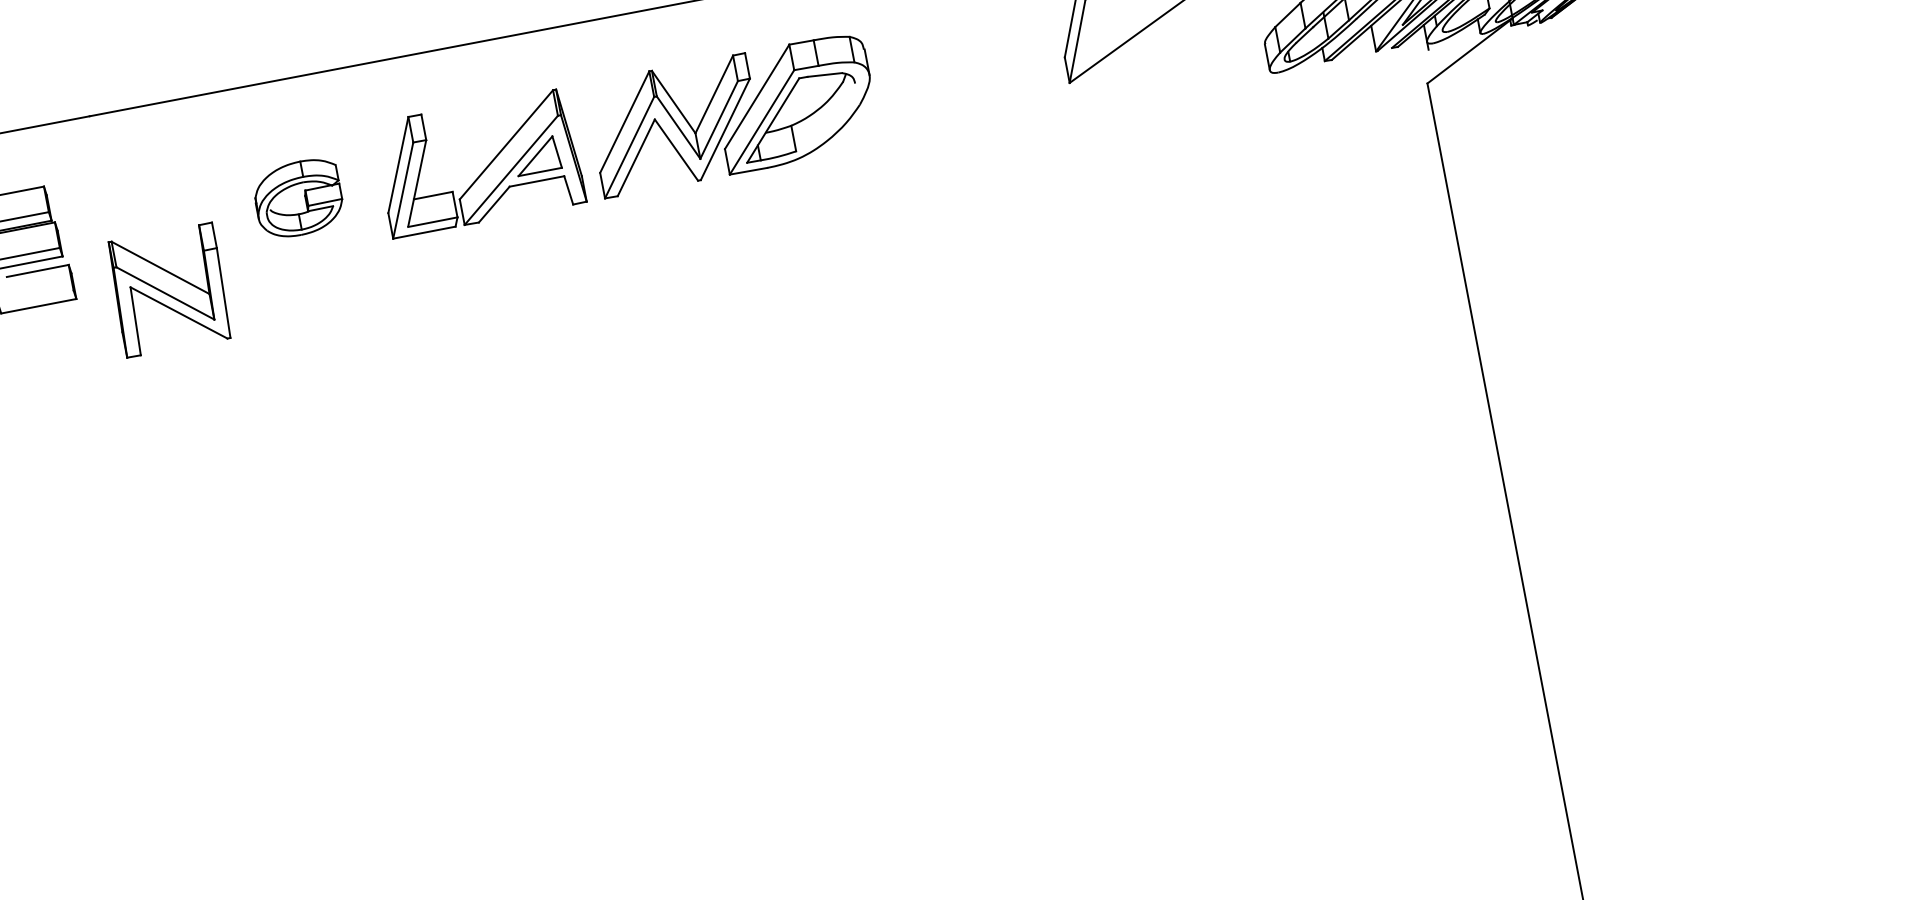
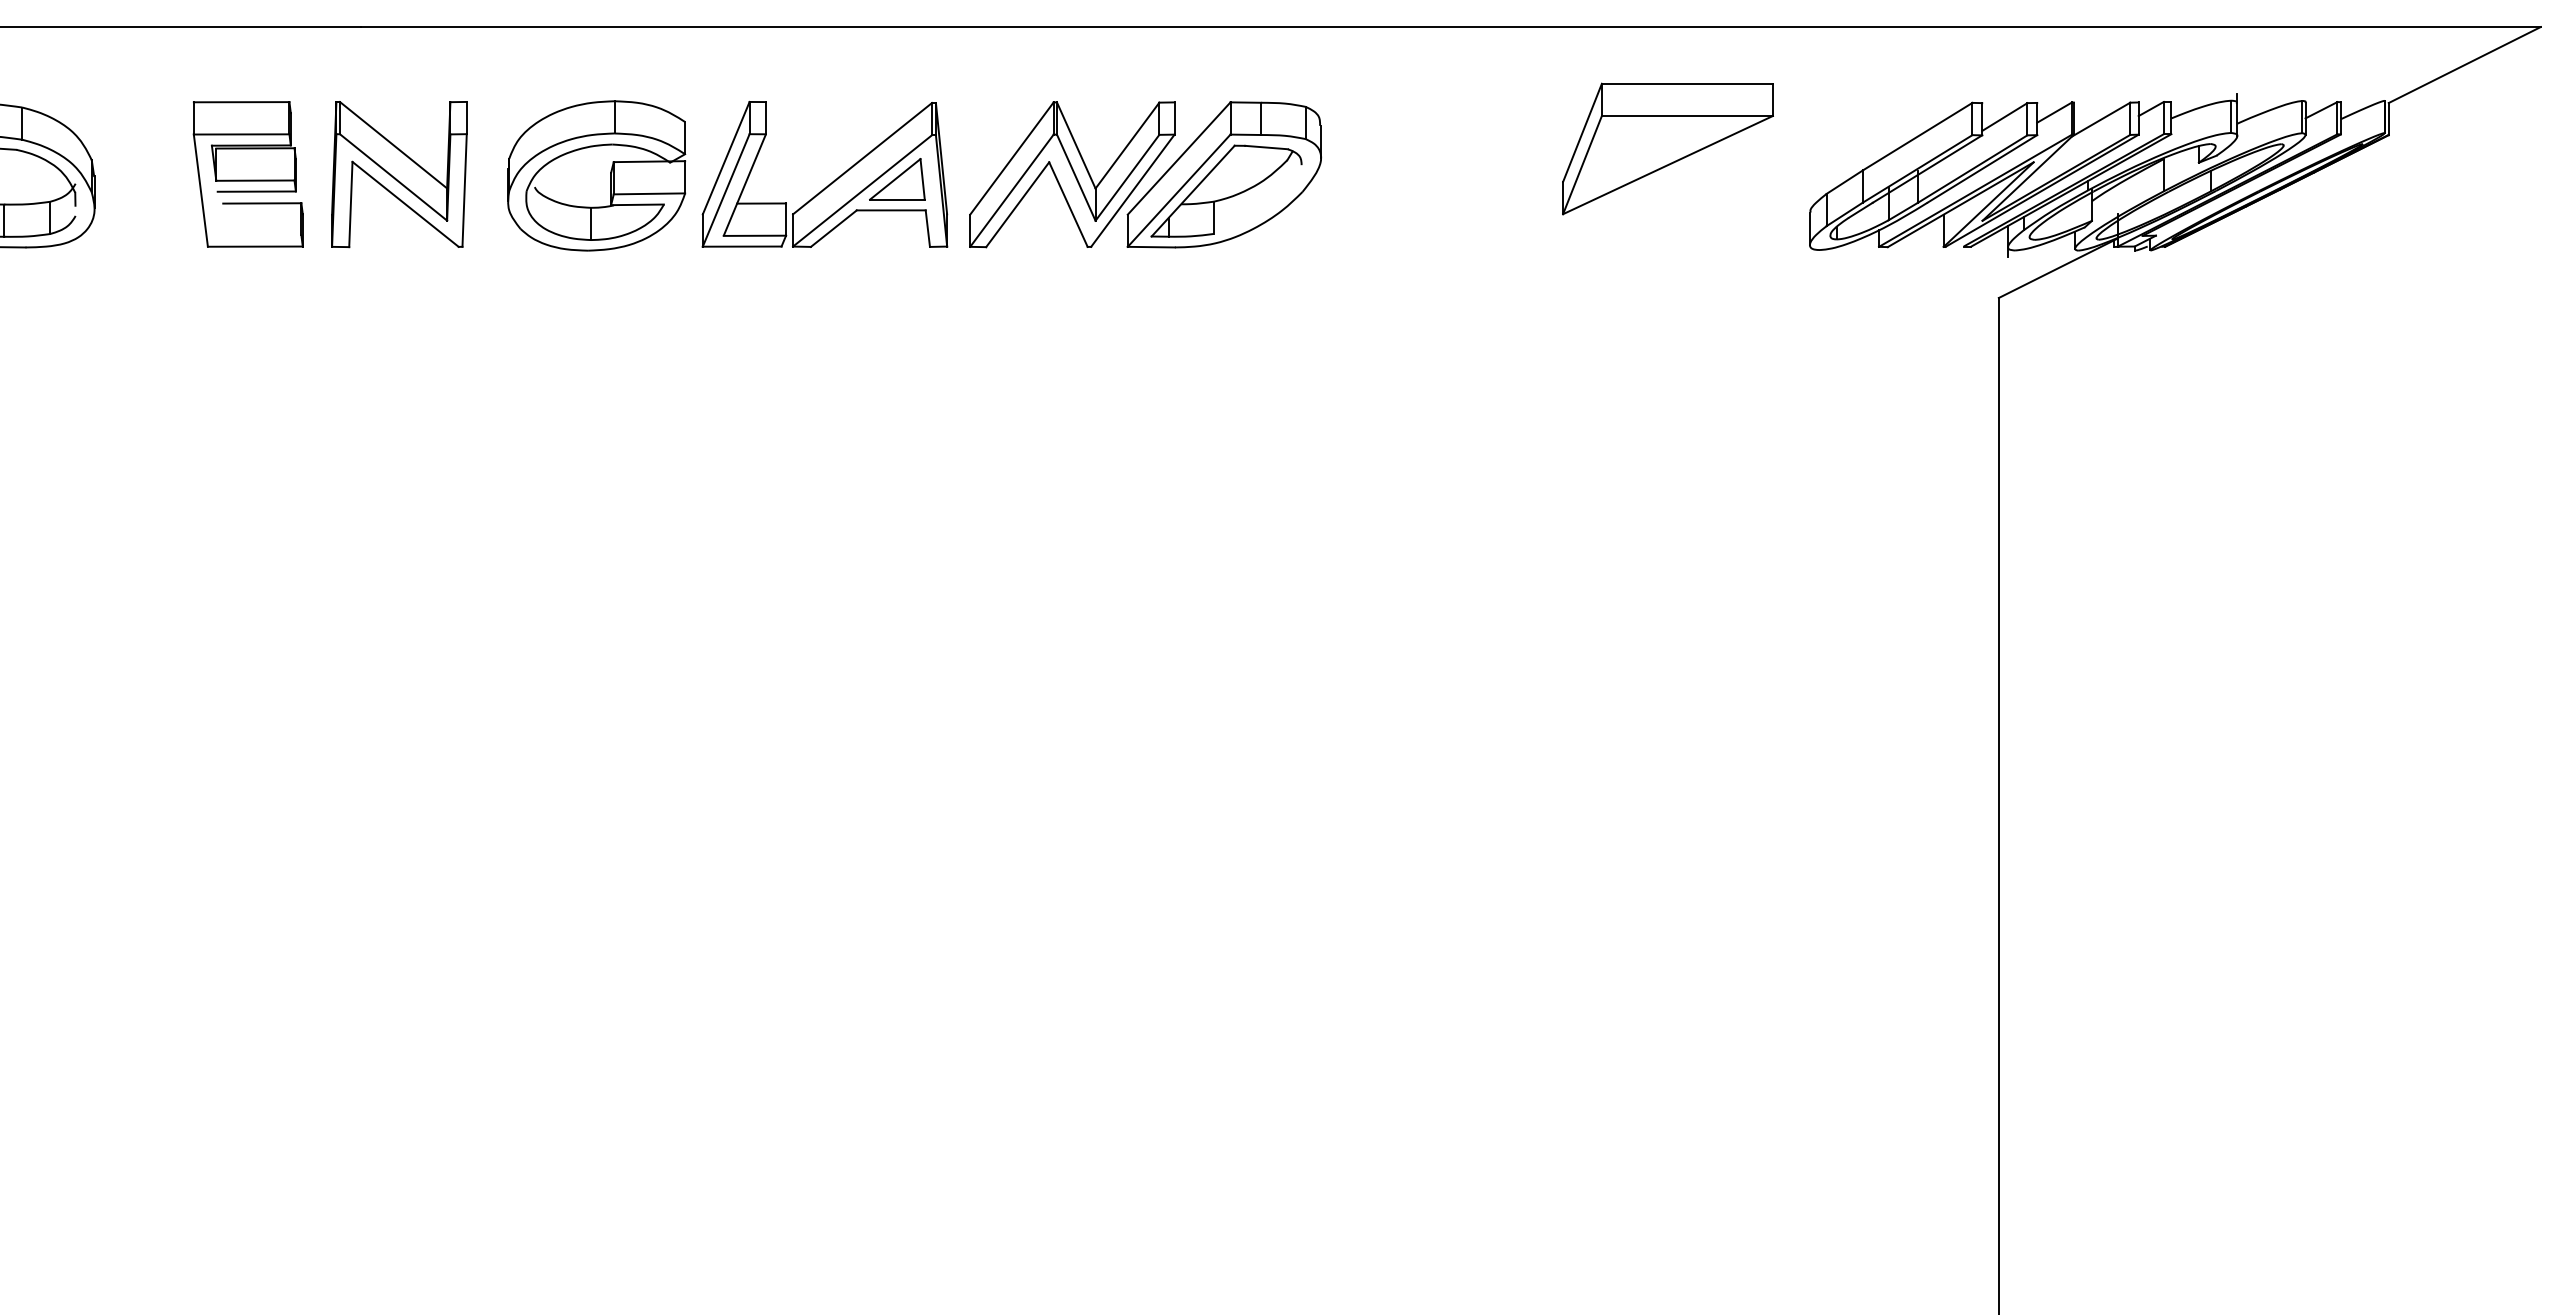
part: (298, 198) -> (596, 175), size x1.67
part: (169, 290) -> (399, 174), moved

